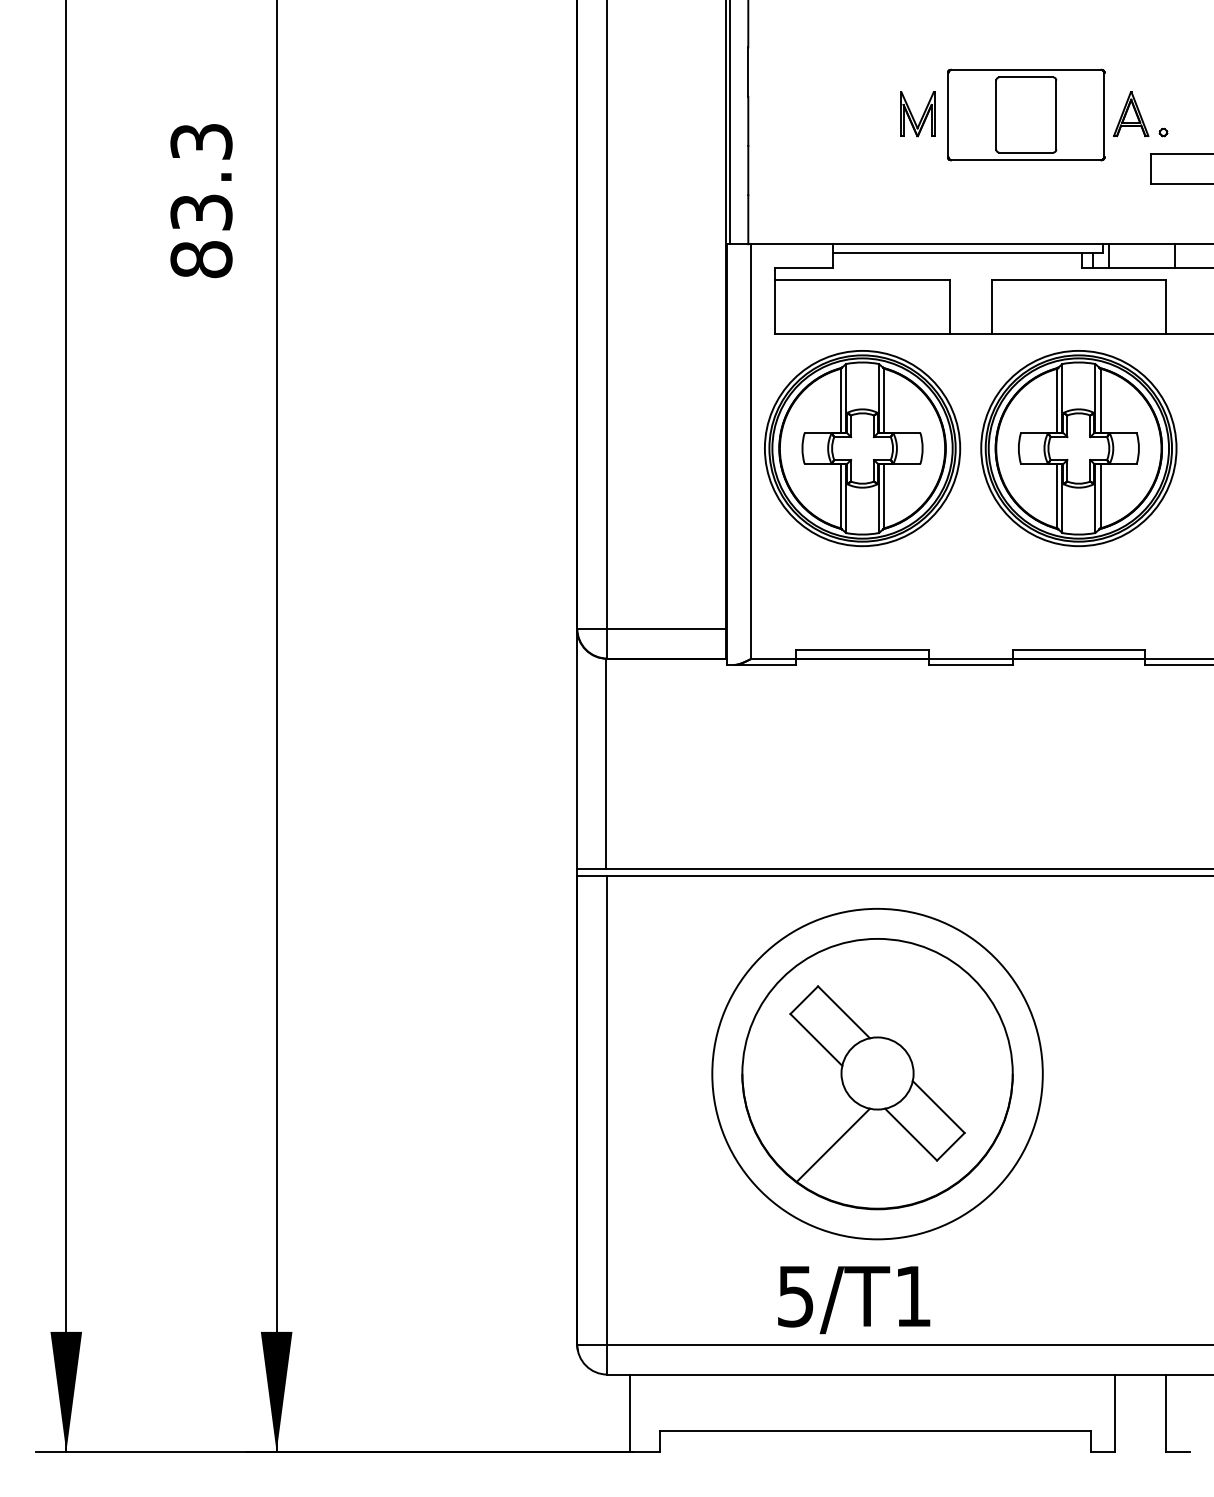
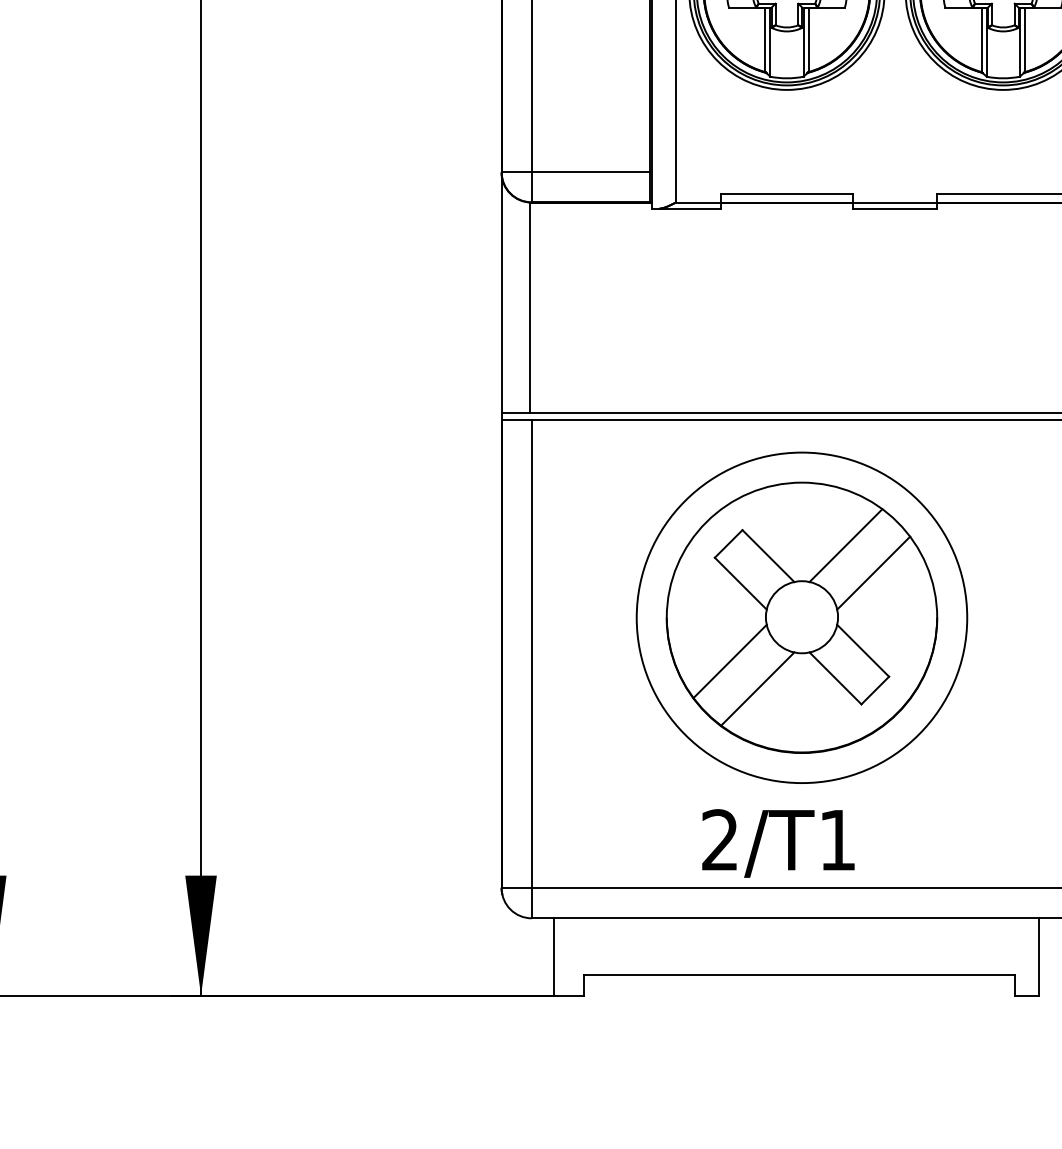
line: (921, 1001) -> (845, 545), added
line: (948, 1028) -> (872, 572), added
line: (805, 1117) -> (729, 661), added
text: (795, 1296) -> (719, 840), 5/T1 -> 2/T1

